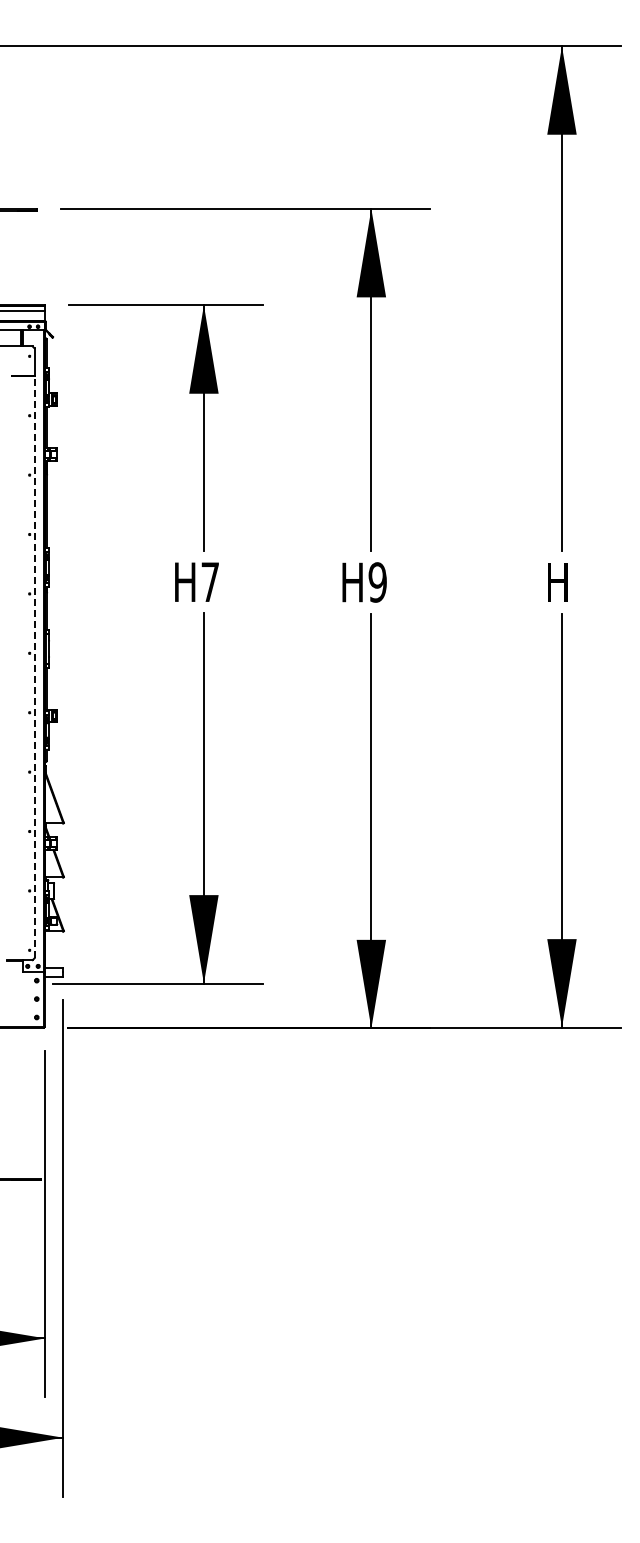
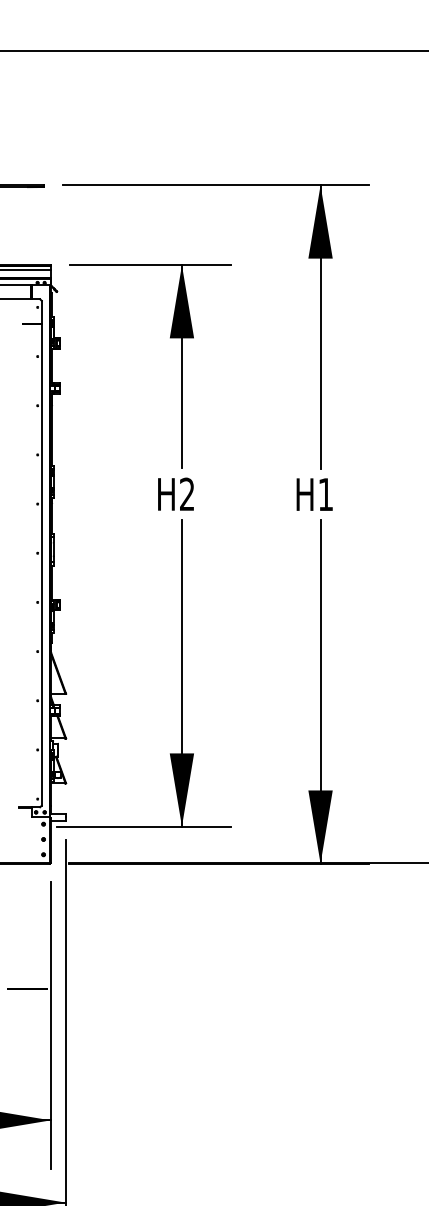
text: (209, 581) -> (186, 493), H7 -> H2
text: (377, 582) -> (325, 494), H9 -> H1
line: (34, 666) -> (41, 564), dashed -> solid

